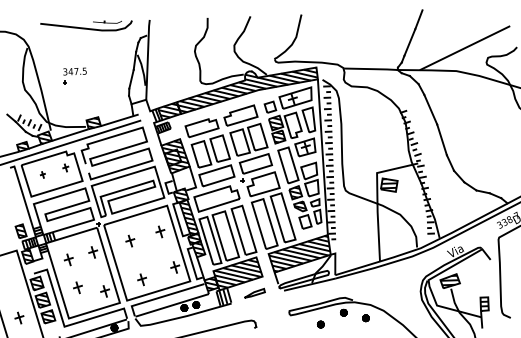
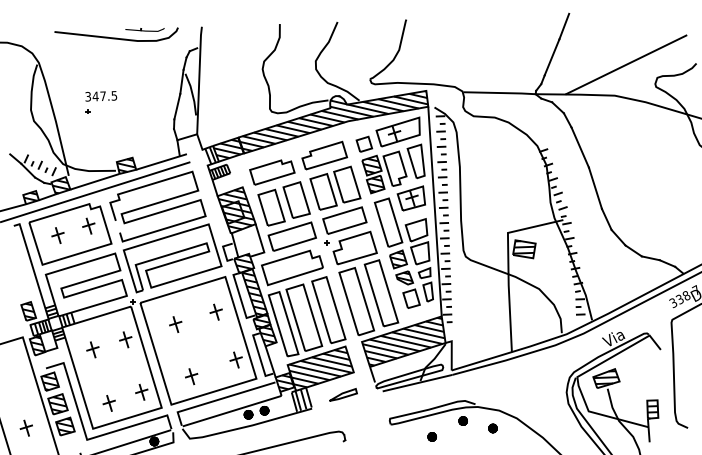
part: (65, 167) -> (88, 225), size x1.43
part: (42, 174) -> (57, 235), size x1.67
part: (77, 287) -> (108, 403), moved

